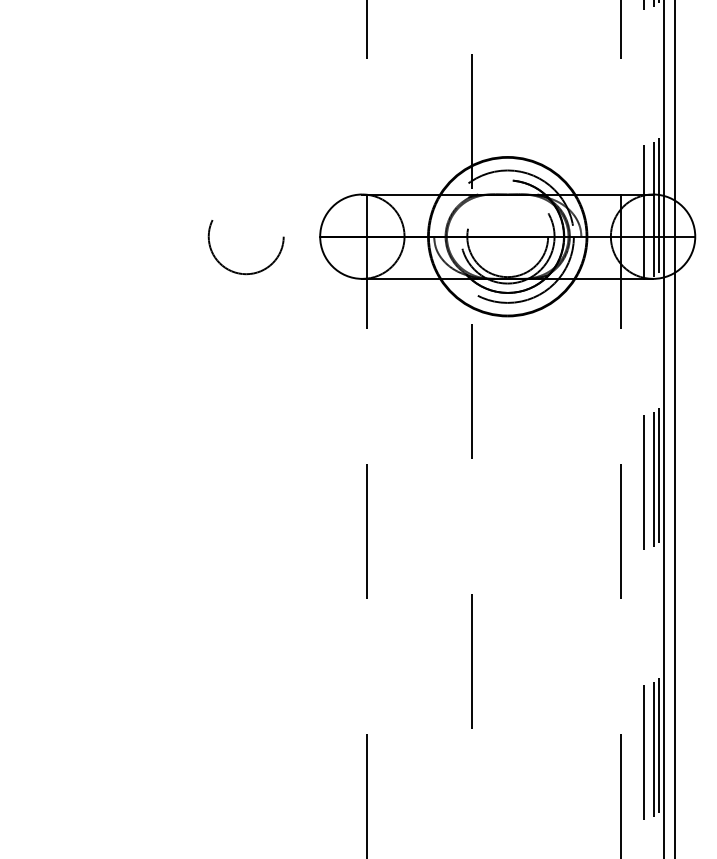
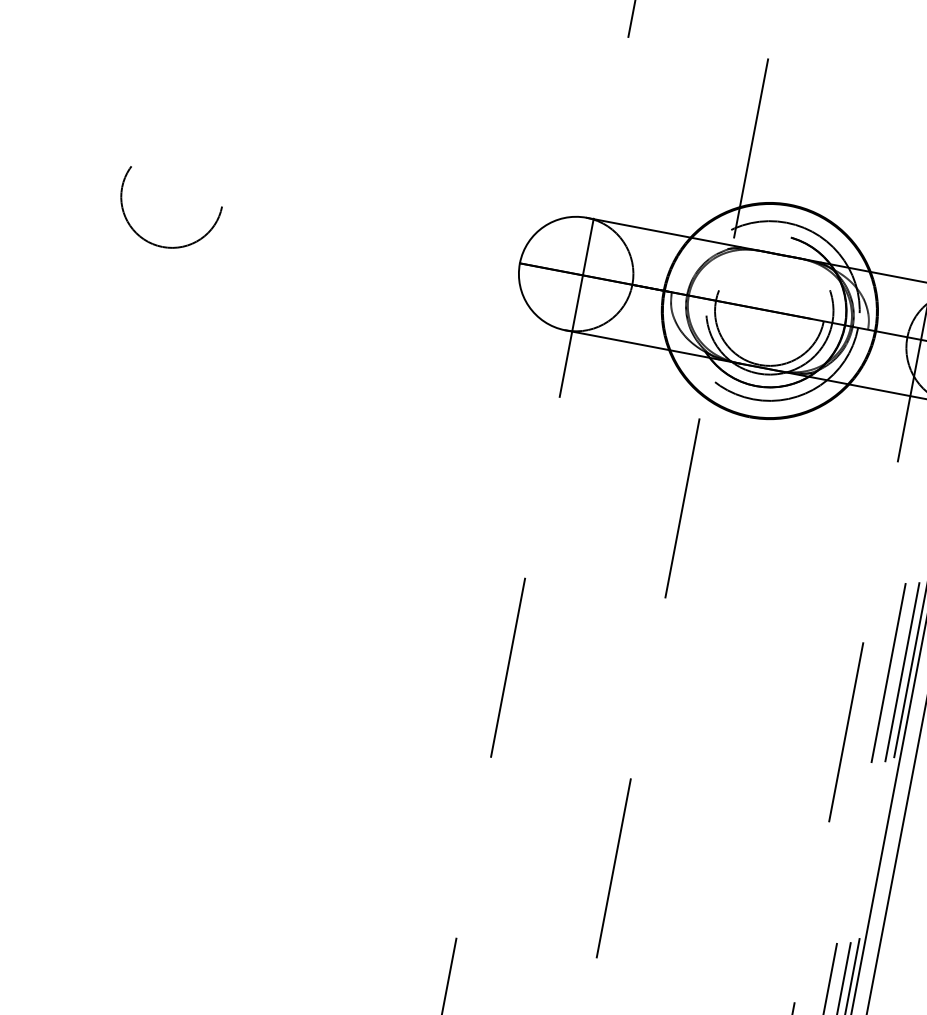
circle: (245, 247) -> (168, 211), moved

